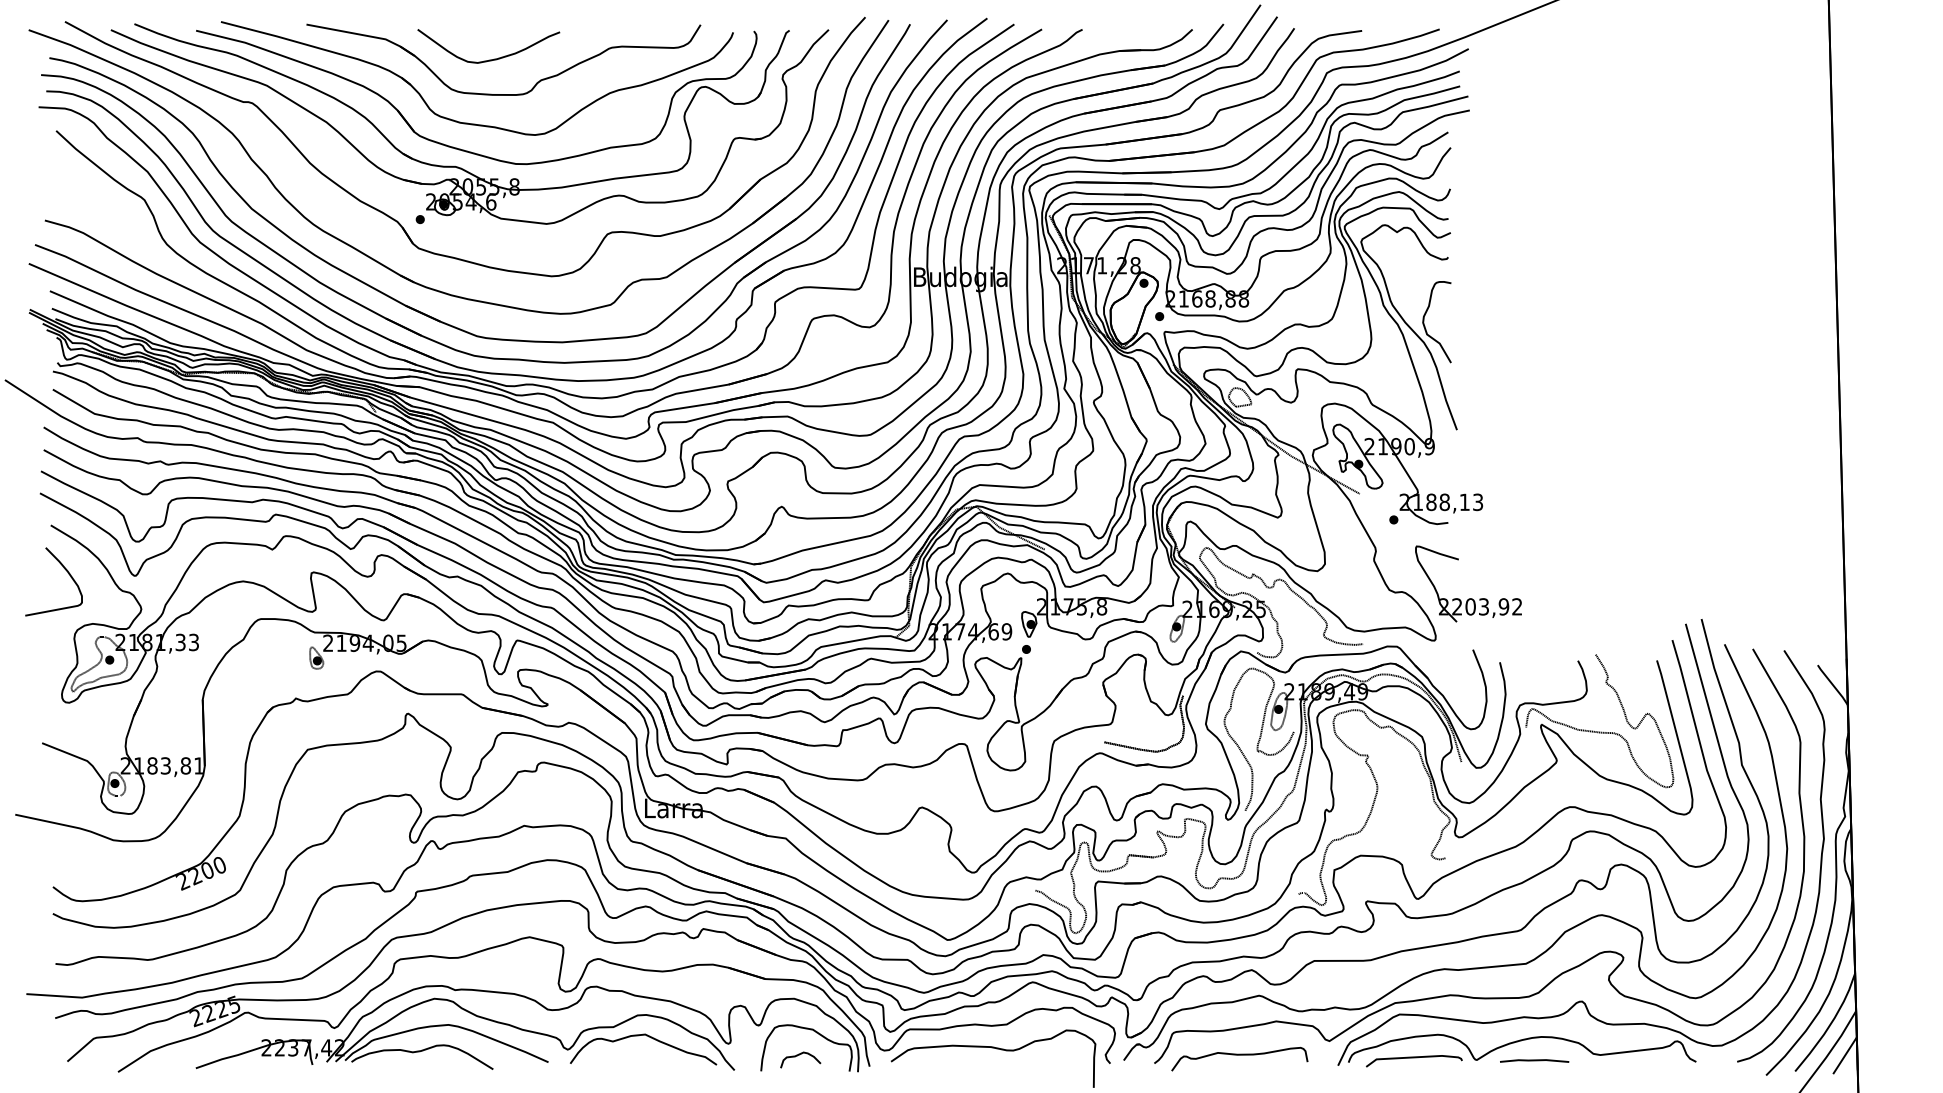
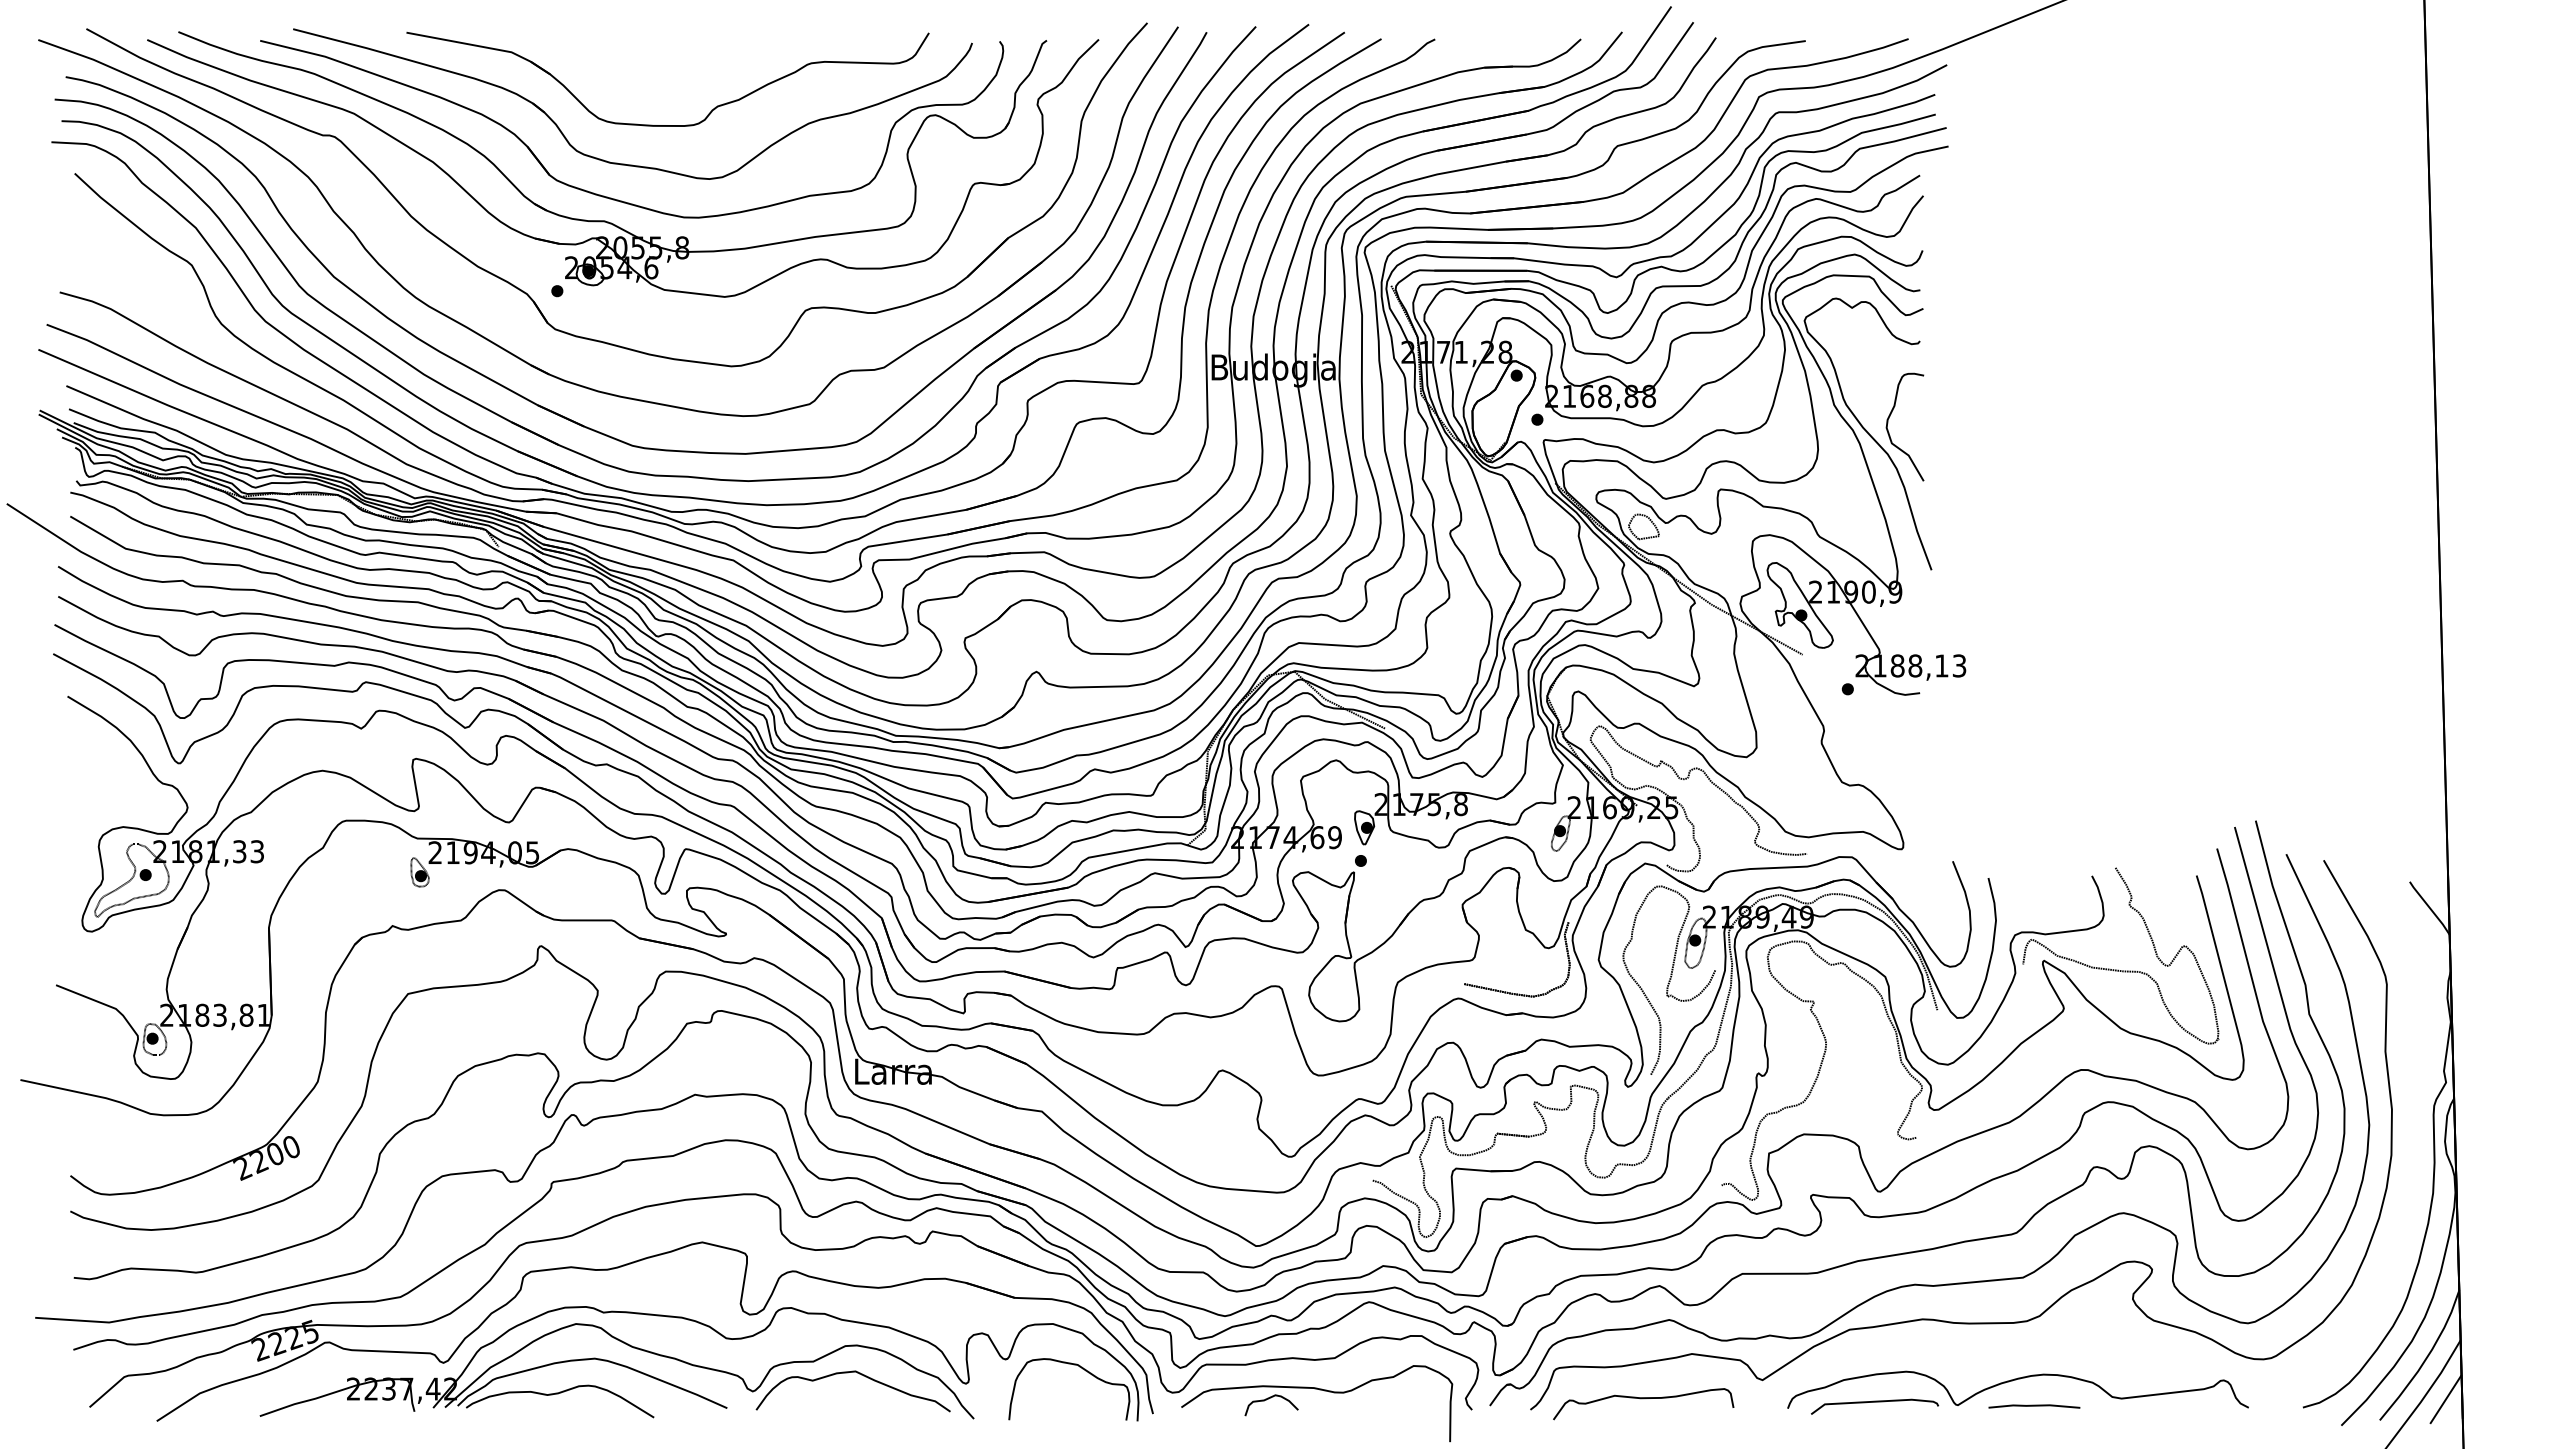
curve: (492, 59) -> (652, 78), removed
curve: (65, 569) -> (86, 755), removed
part: (1469, 598) -> (1947, 793), removed
curve: (1581, 1000) -> (2096, 1326), removed
part: (798, 1055) -> (1268, 1399), moved

